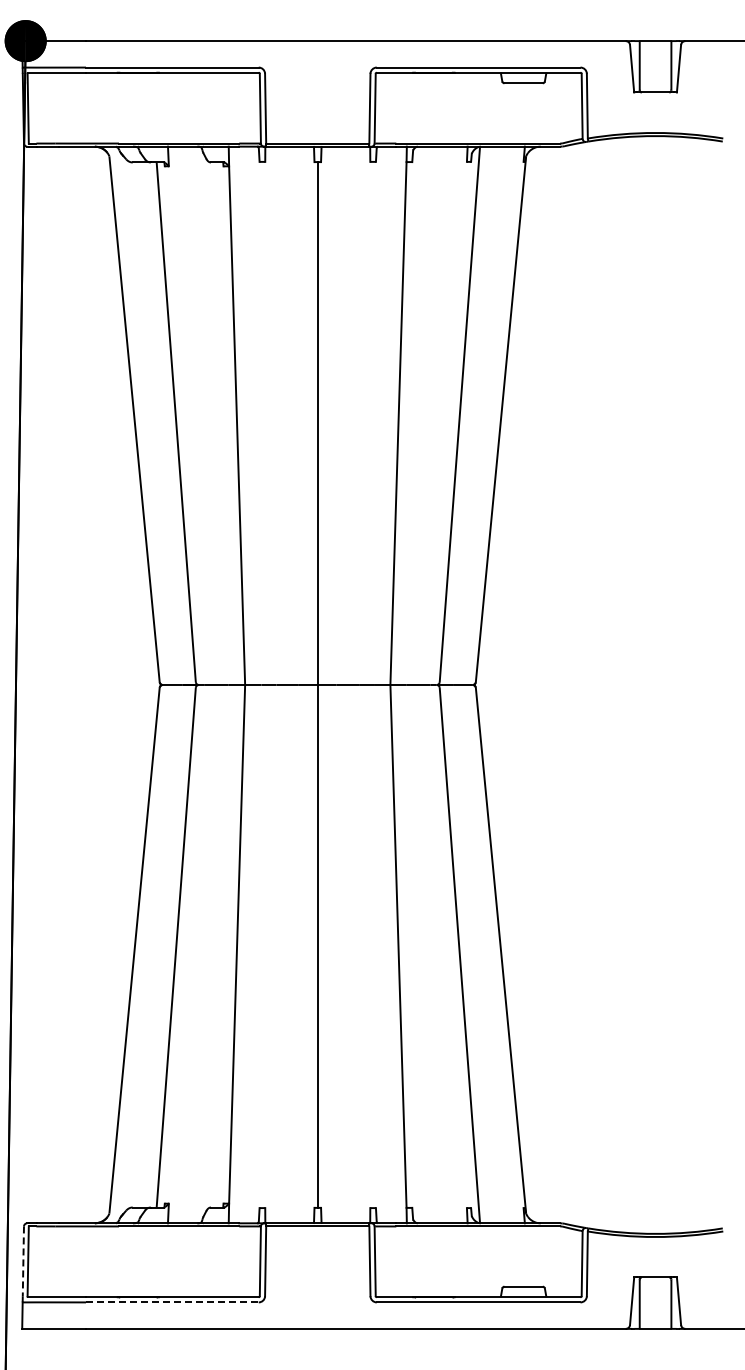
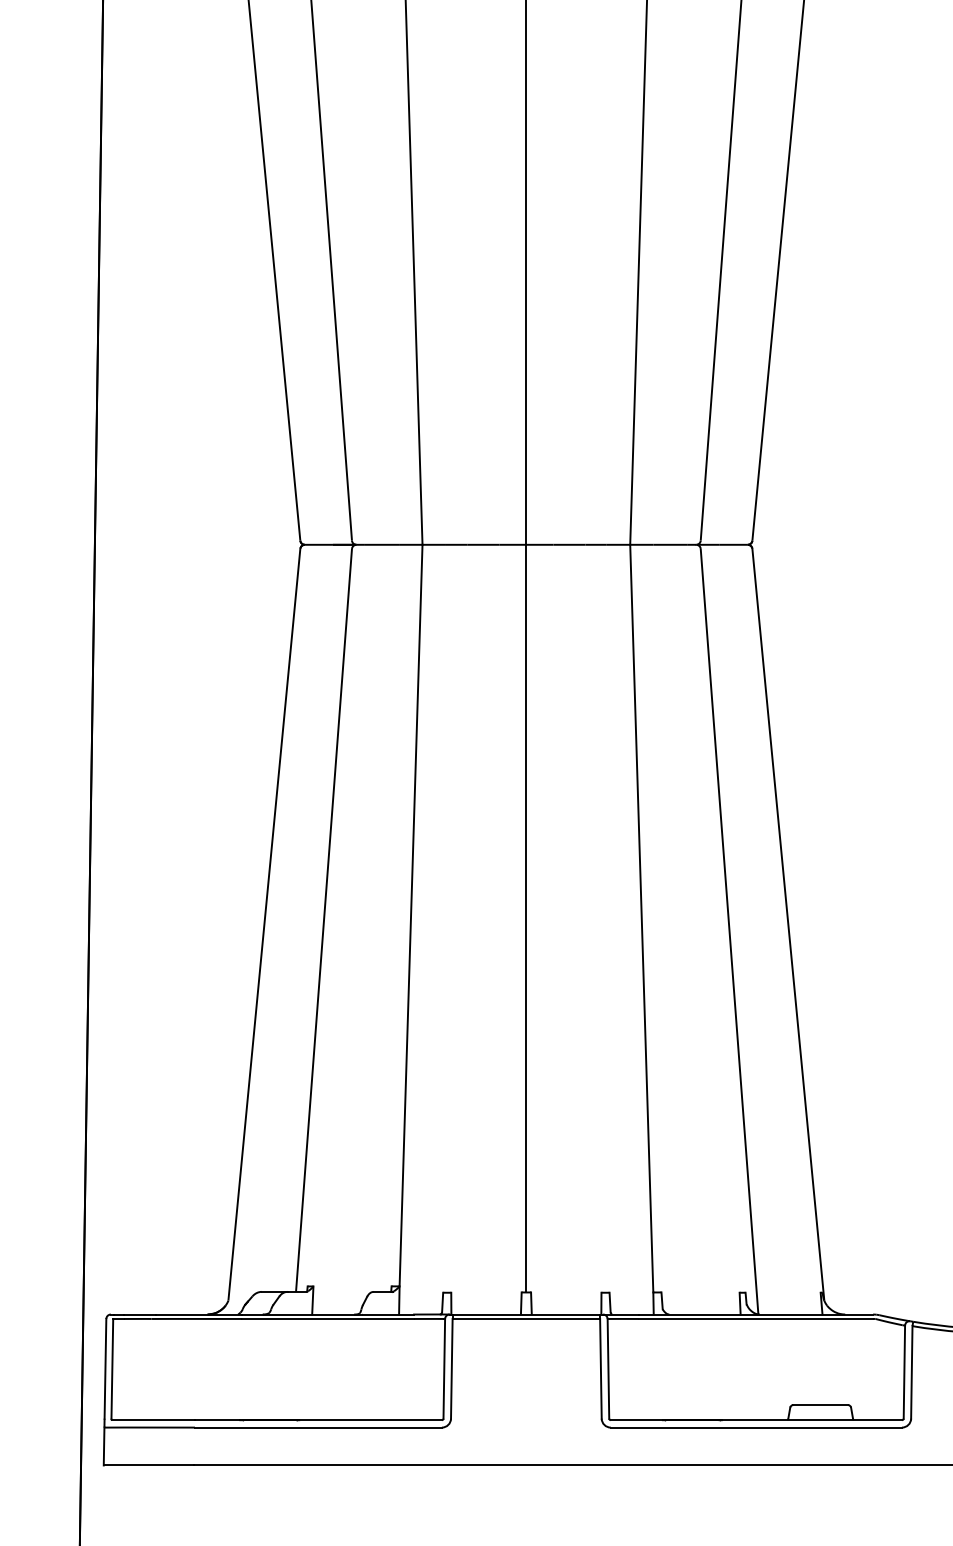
line: (23, 1261) -> (105, 1369), dashed -> solid
line: (172, 1302) -> (318, 1427), dashed -> solid

